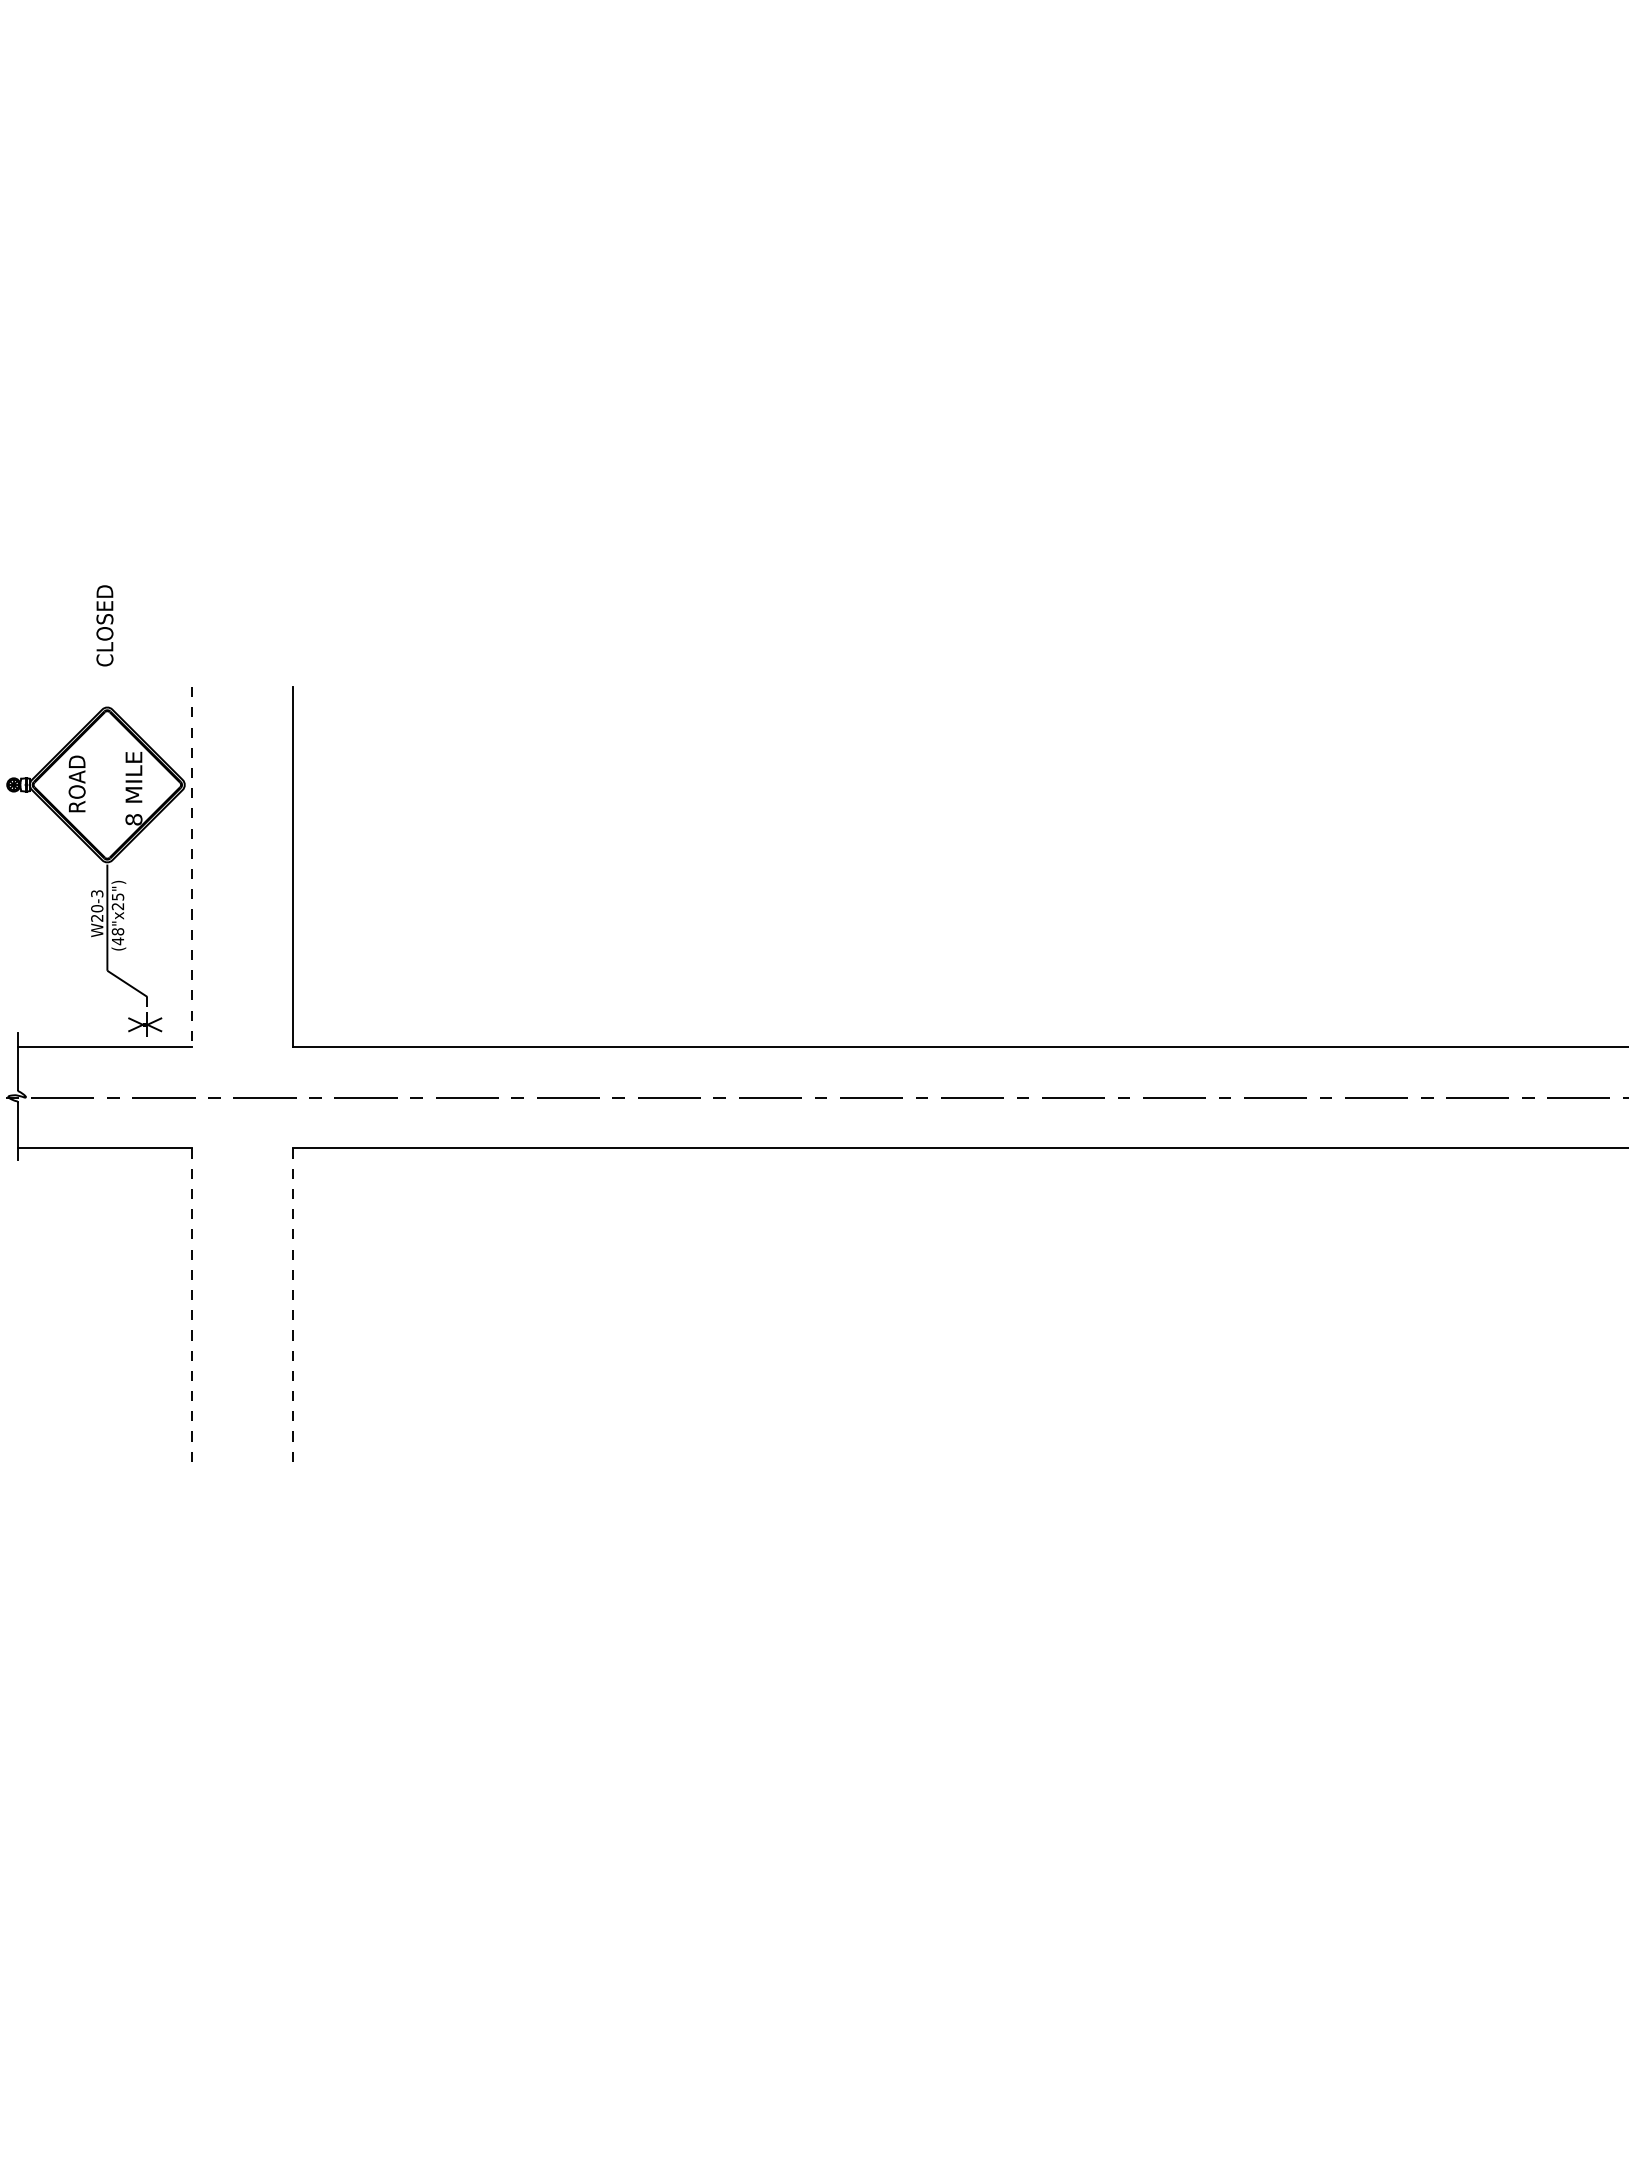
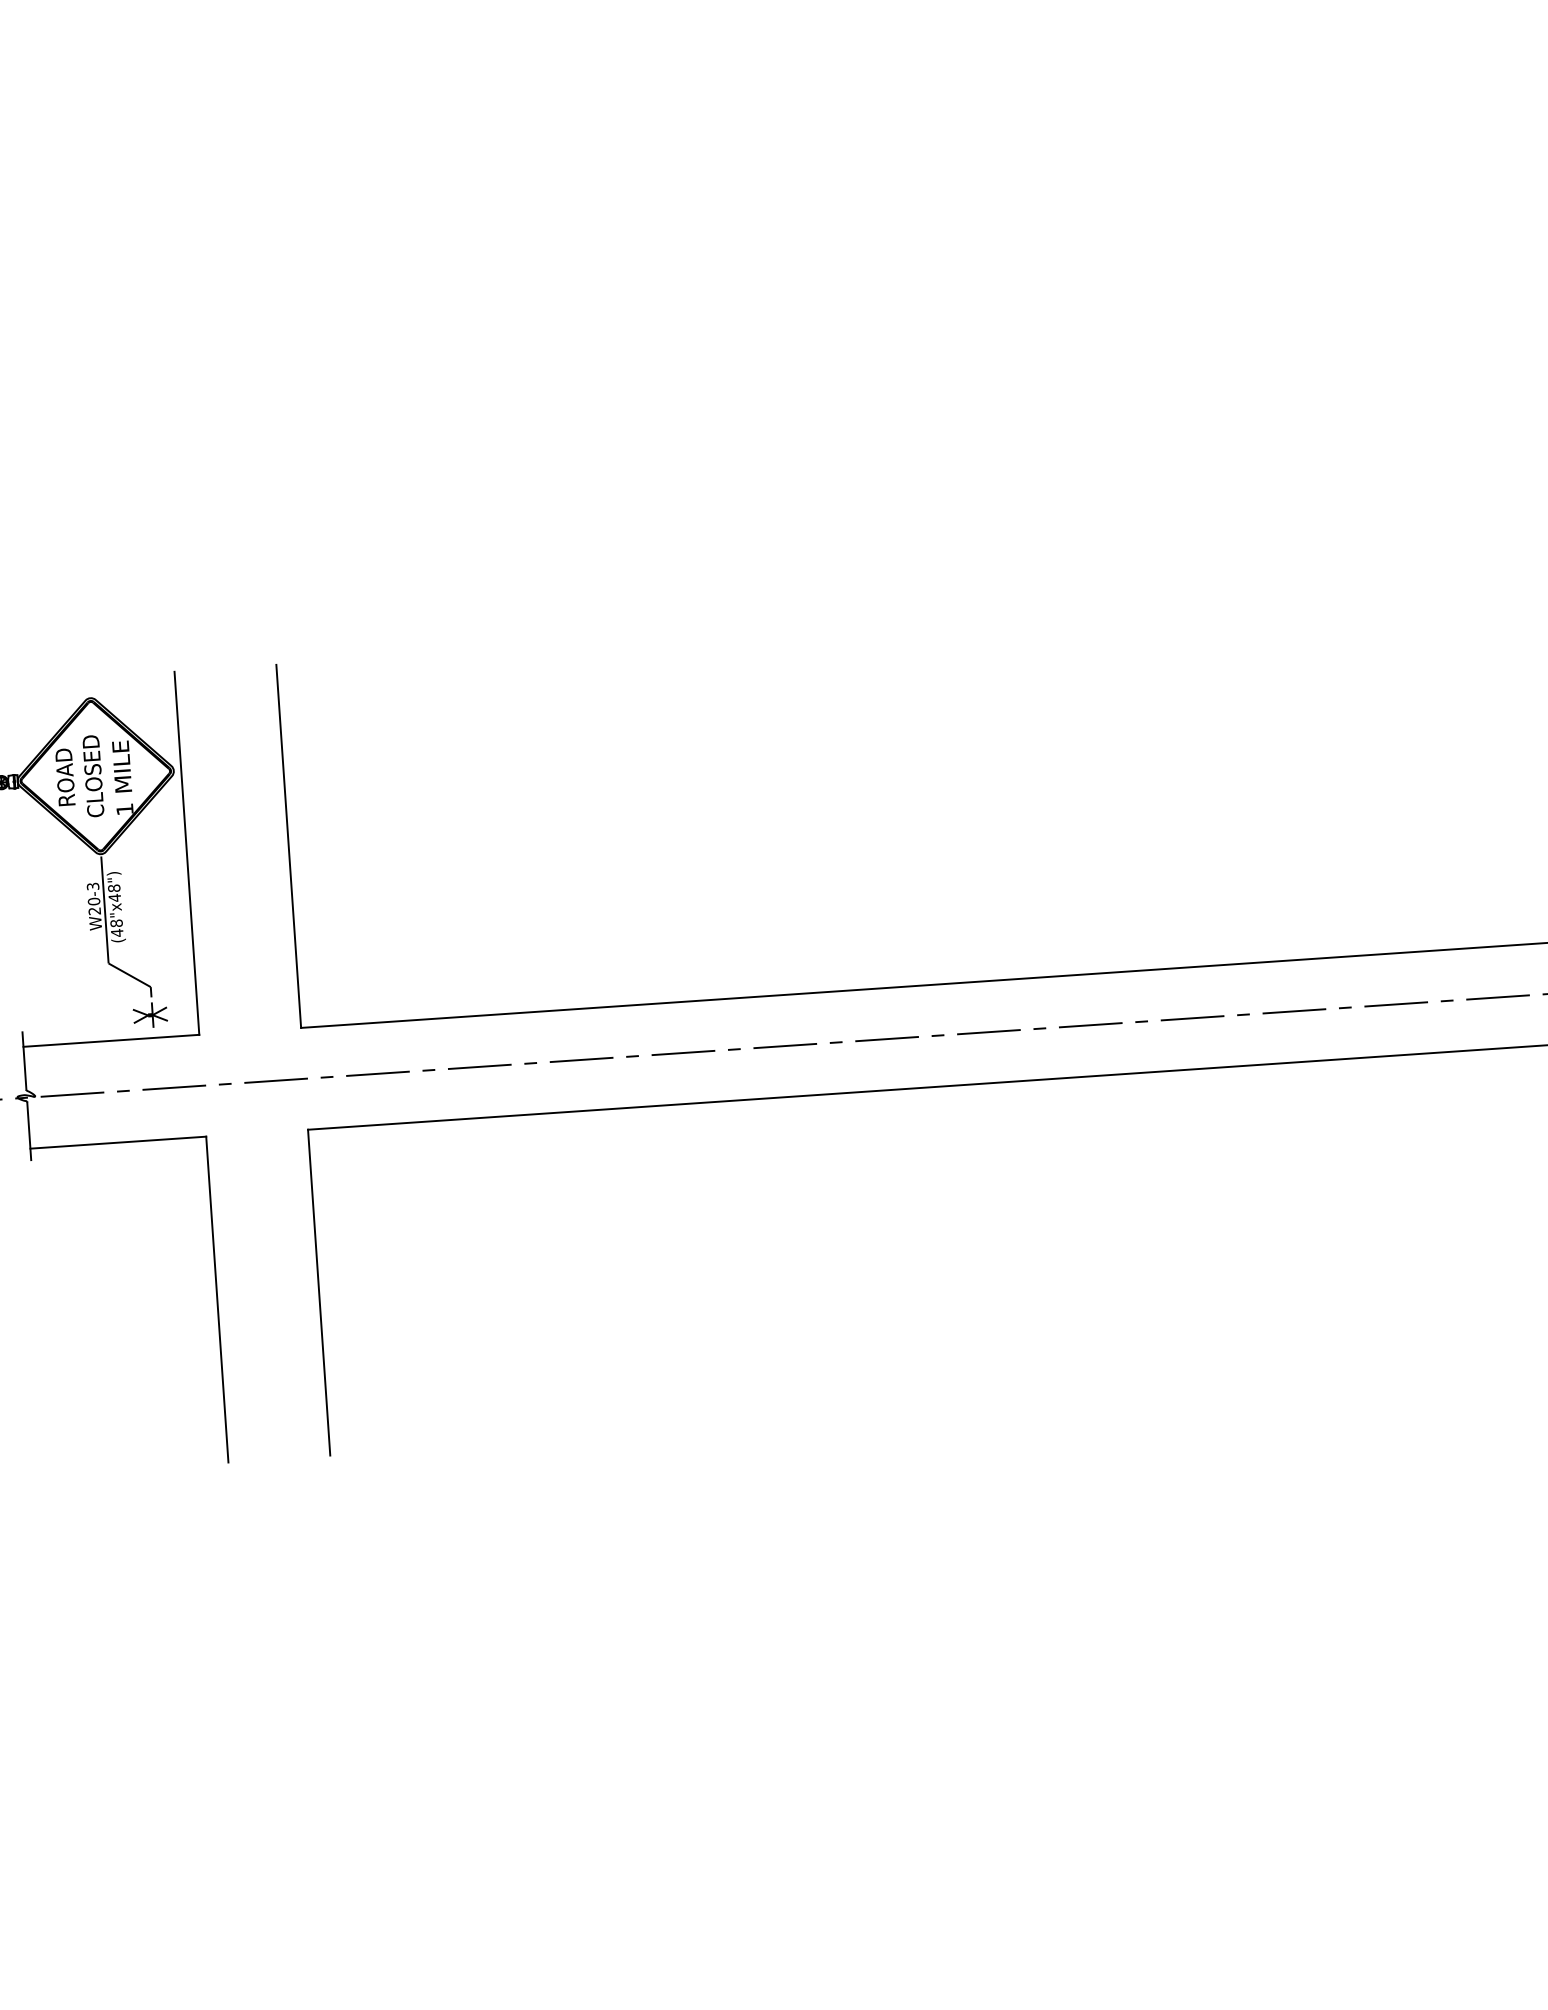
text: (104, 625) -> (92, 775), moved
text: (133, 819) -> (124, 809), 8 -> 1
line: (192, 867) -> (187, 853), dashed -> solid
text: (117, 901) -> (114, 892), (48"x25") -> (48"x48")
line: (192, 1310) -> (217, 1299), dashed -> solid
line: (293, 1310) -> (319, 1292), dashed -> solid

